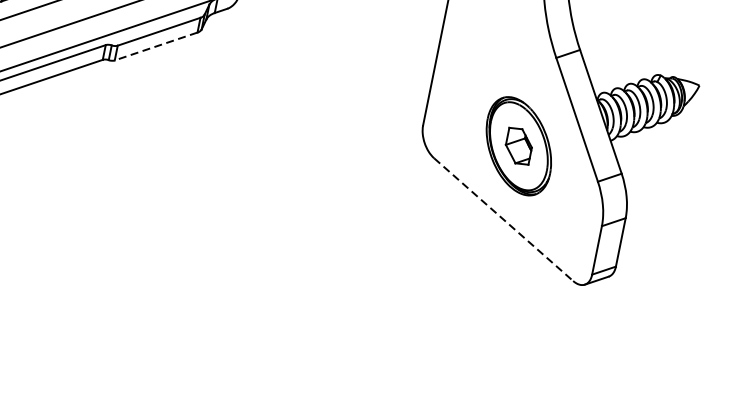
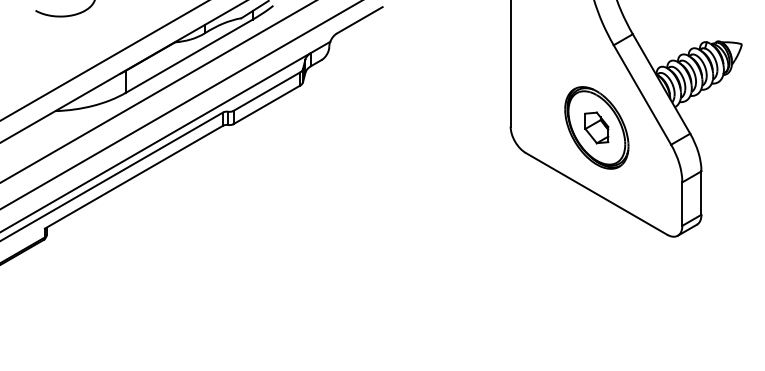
line: (155, 47) -> (266, 105), dashed -> solid
line: (503, 219) -> (596, 193), dashed -> solid

